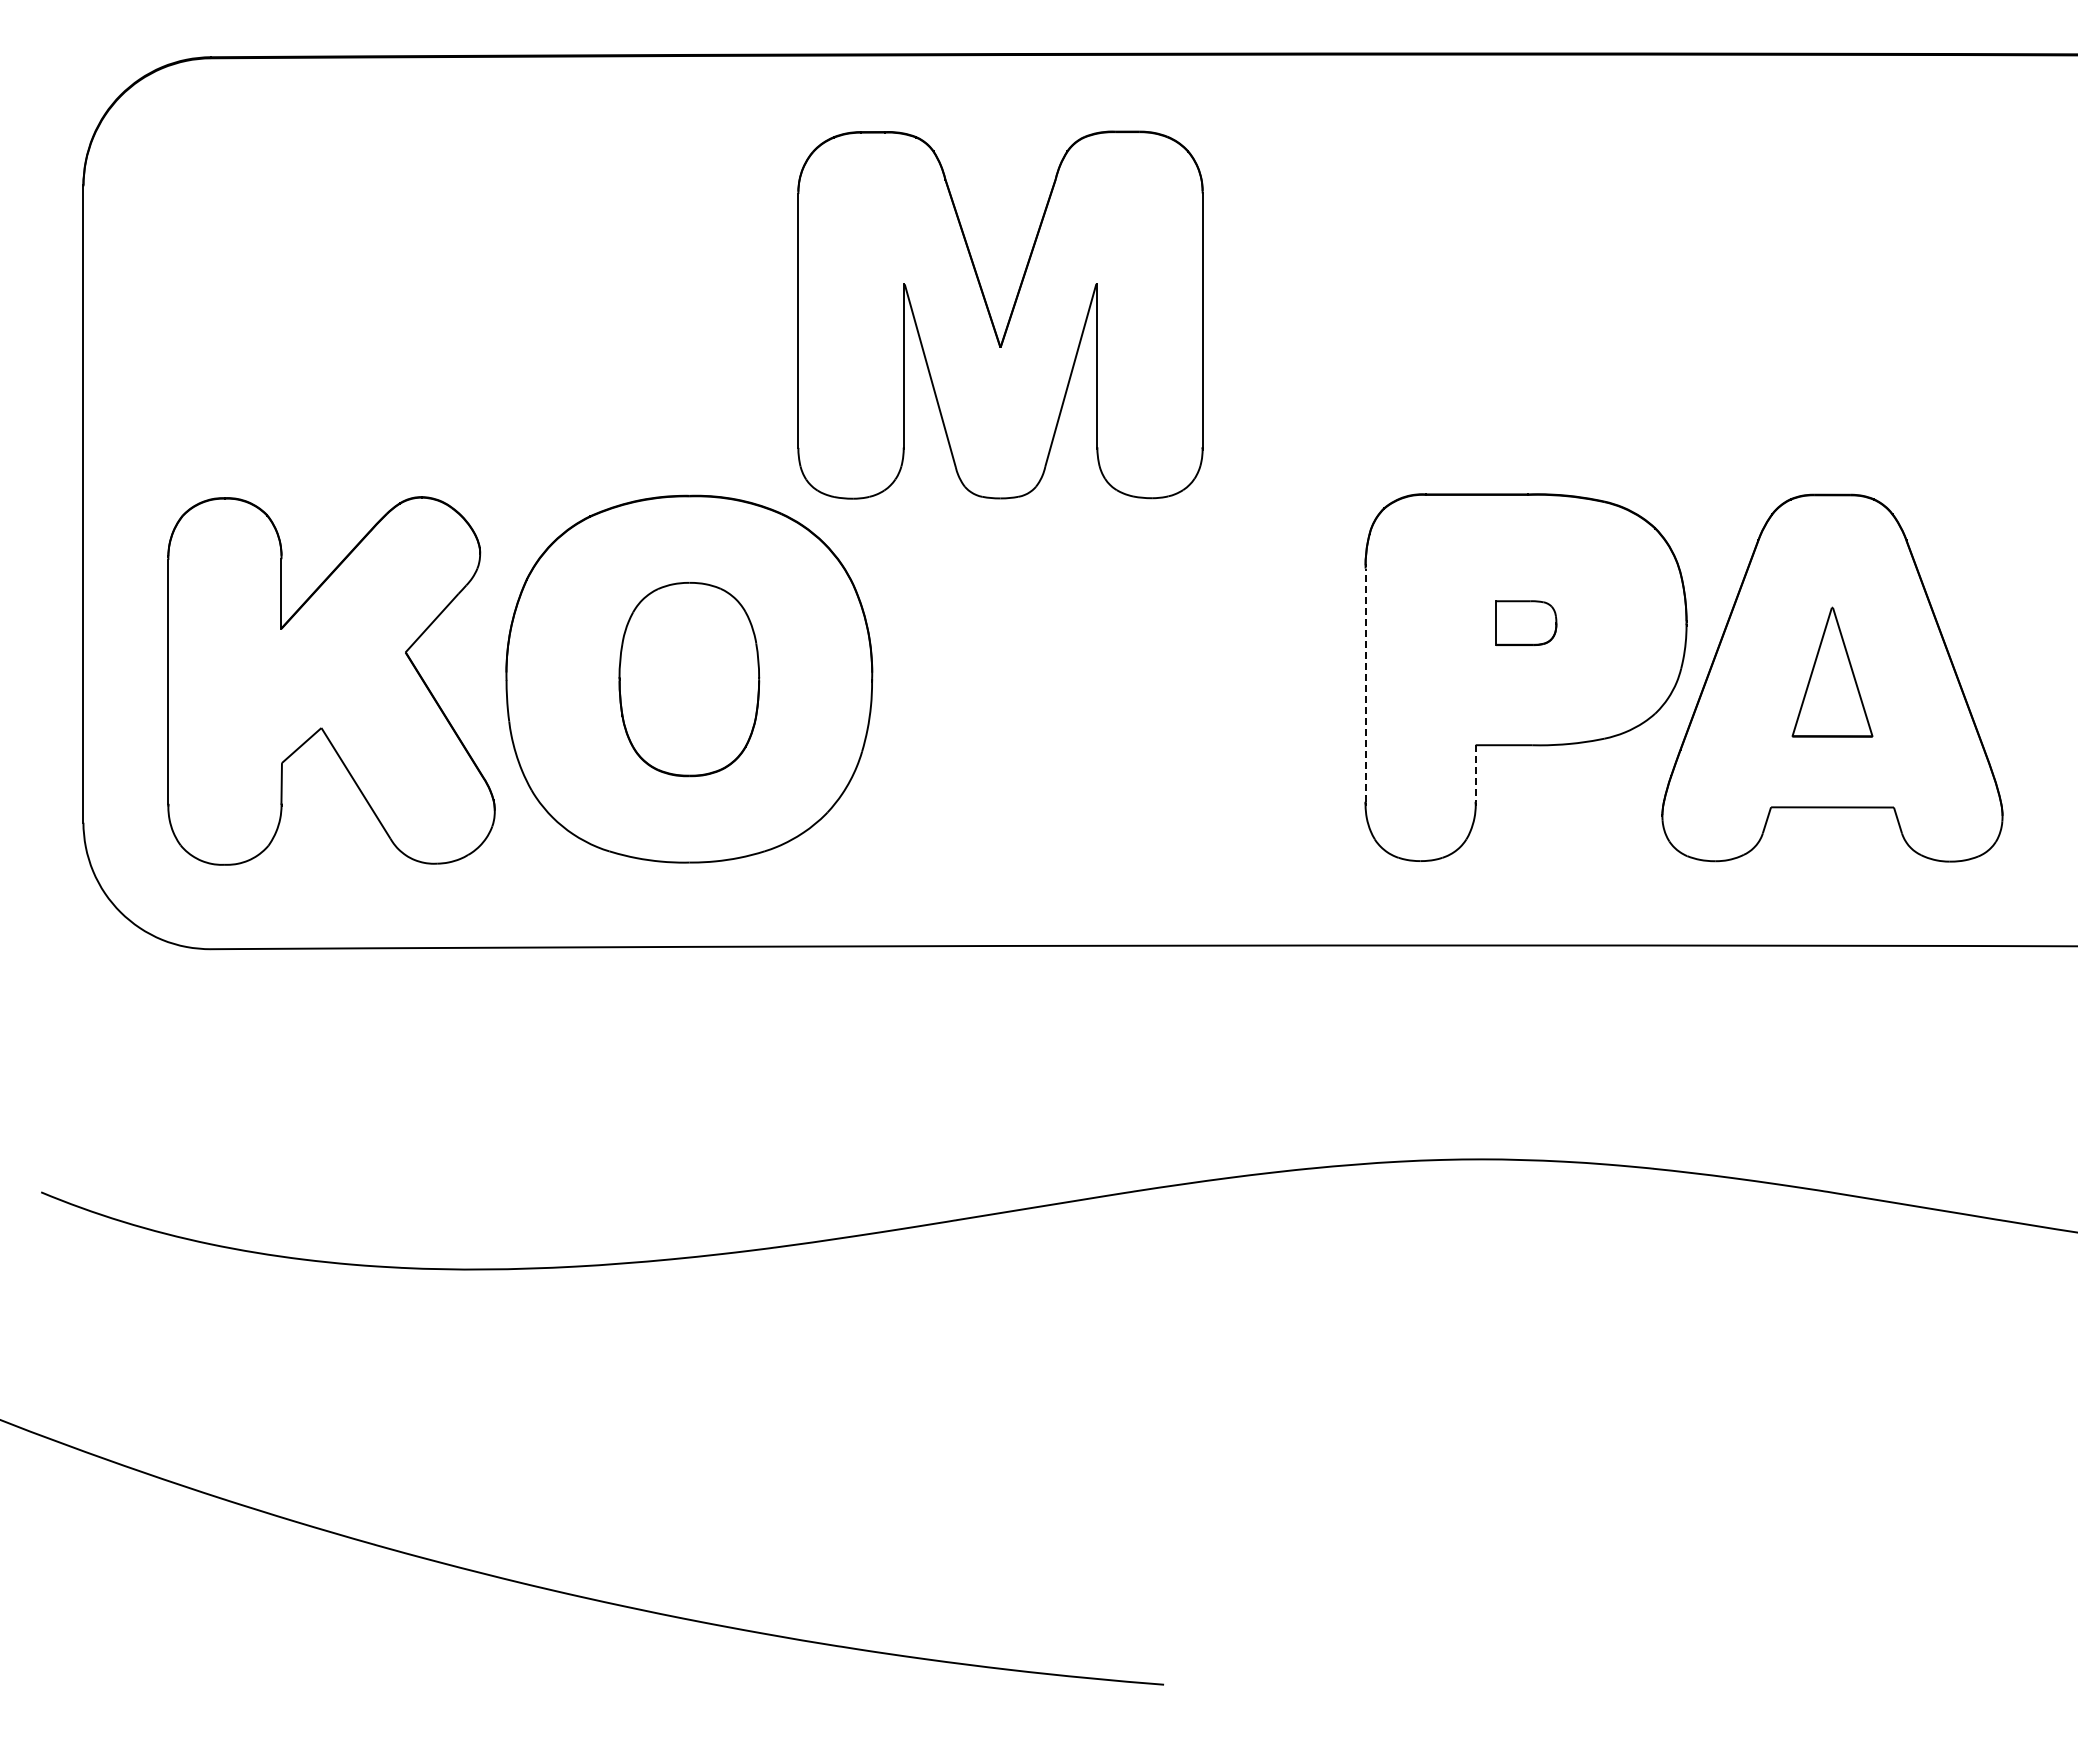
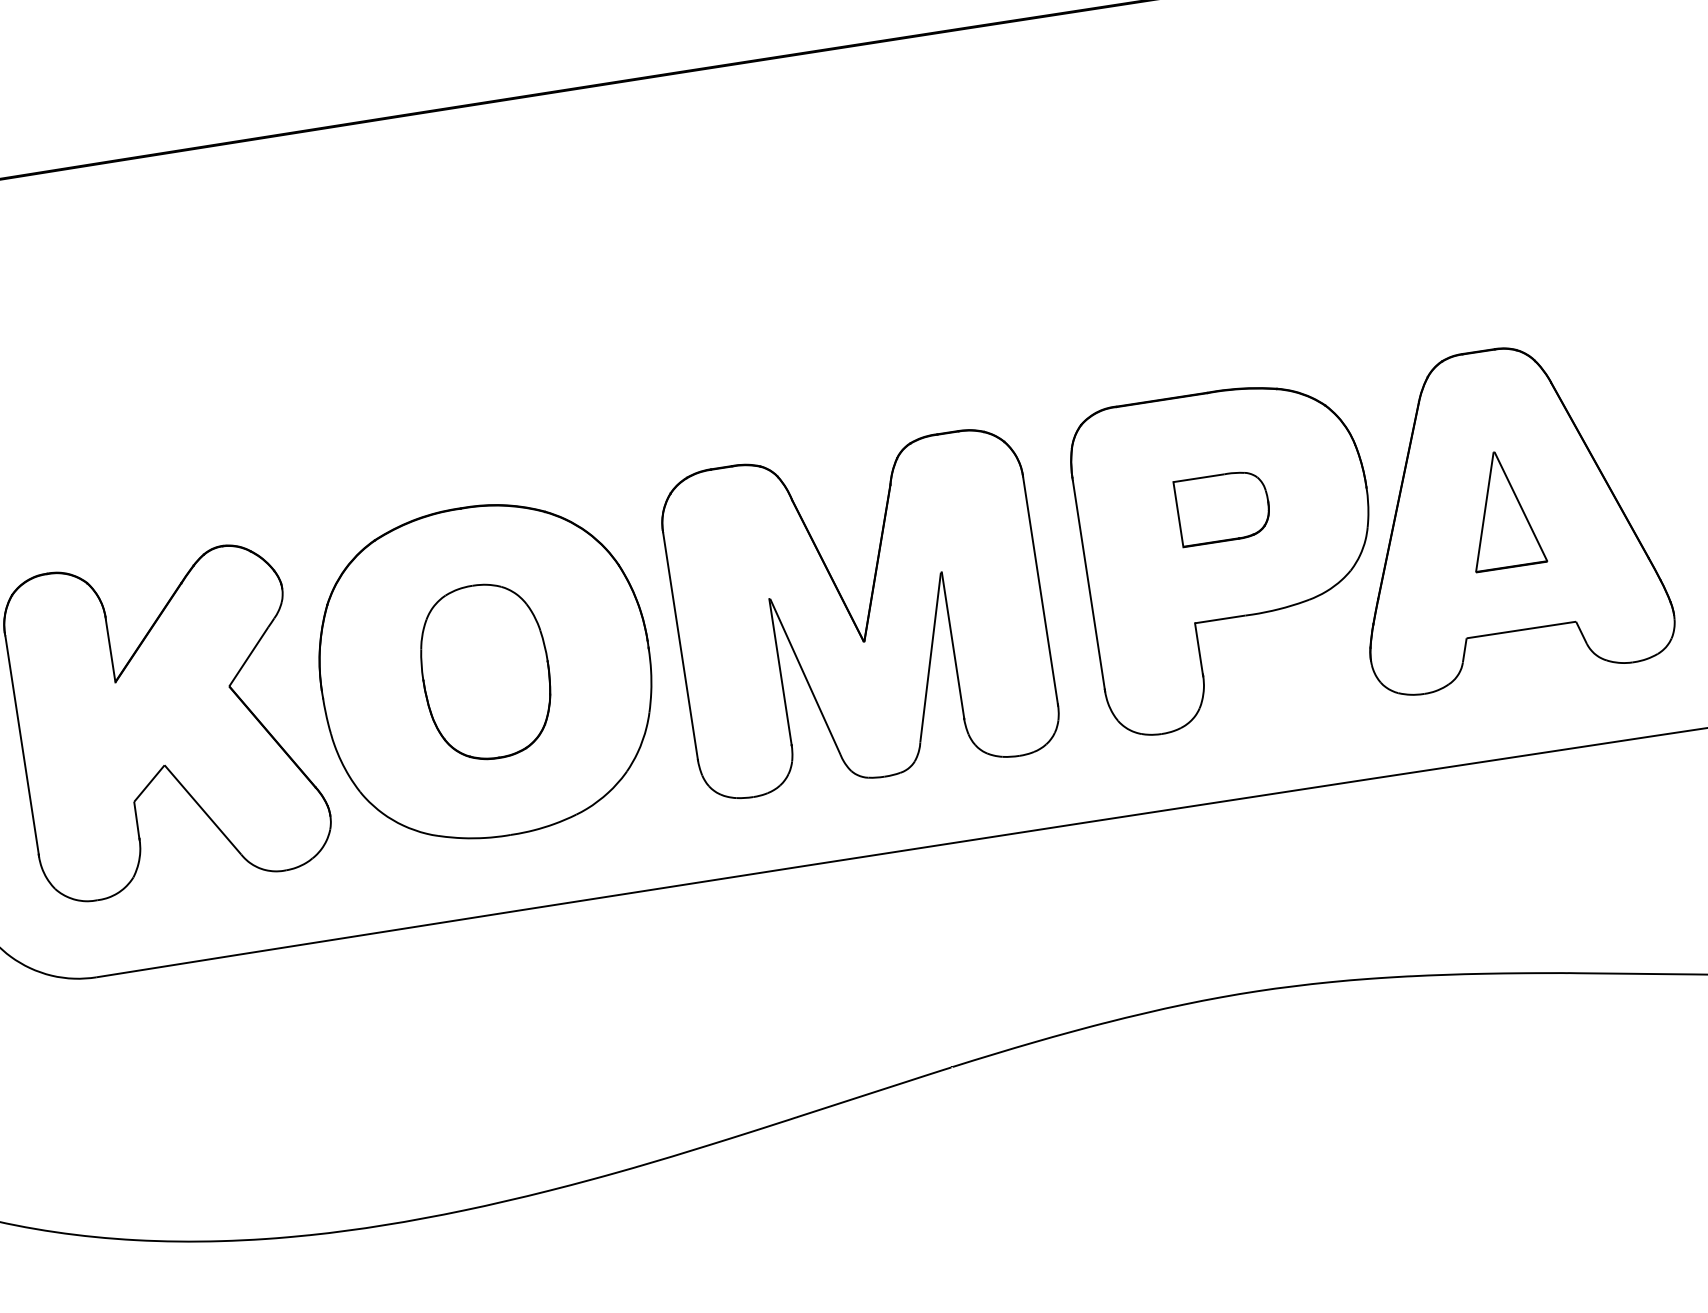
part: (991, 316) -> (851, 615), moved
part: (1526, 622) -> (1223, 507), size x1.67
line: (1365, 685) -> (1088, 585), dashed -> solid
line: (1475, 774) -> (1198, 649), dashed -> solid

